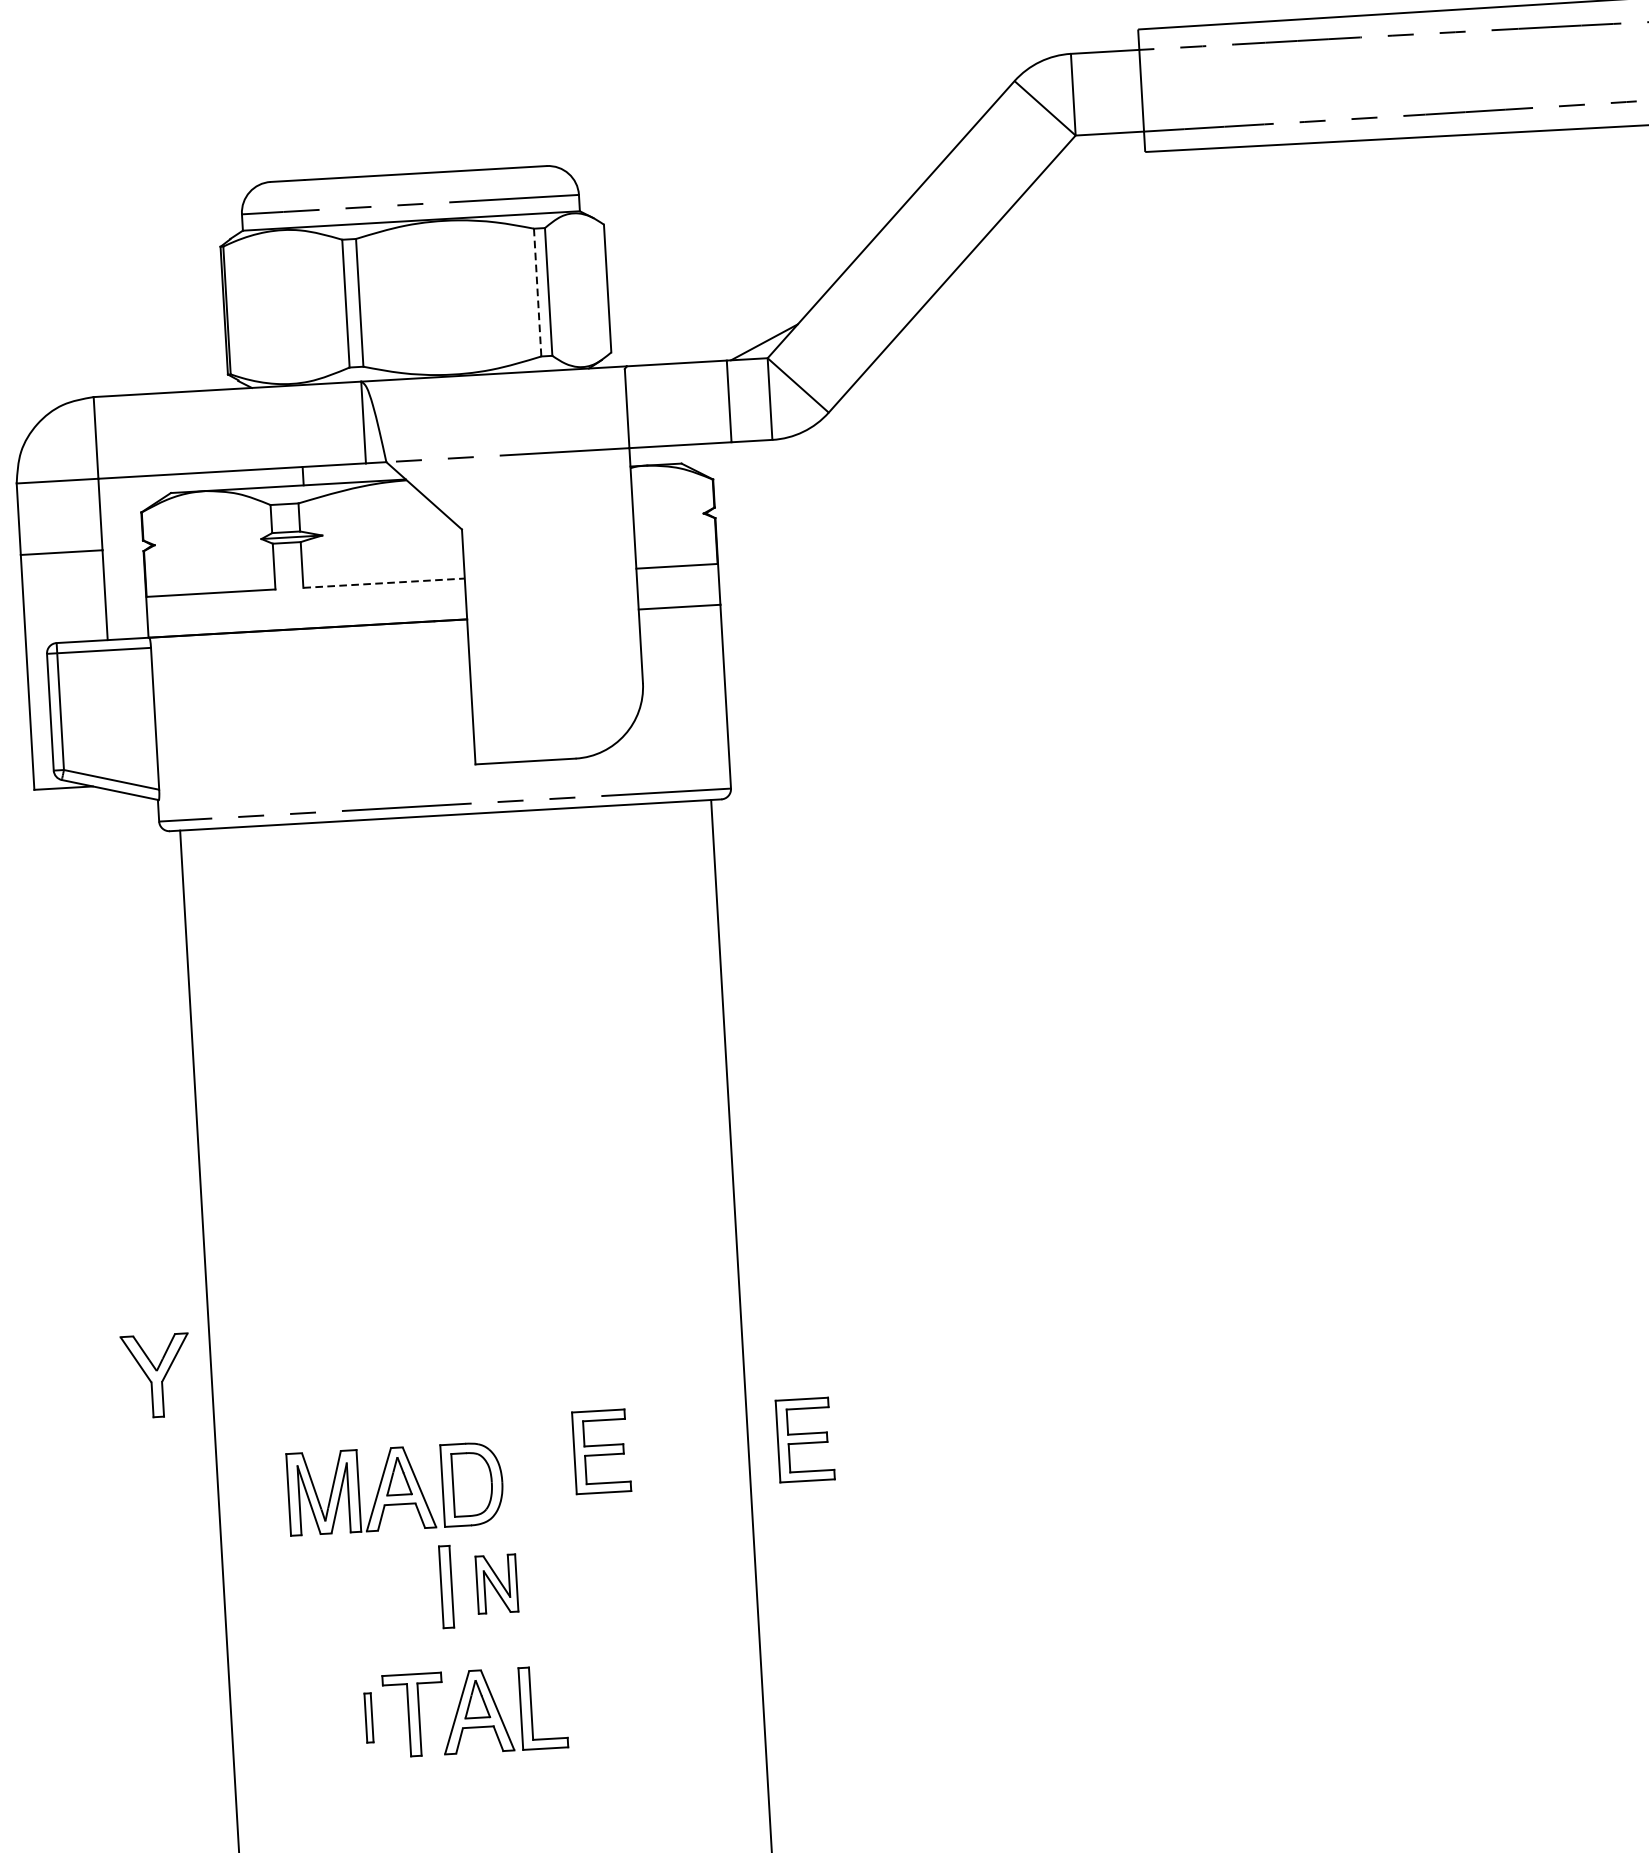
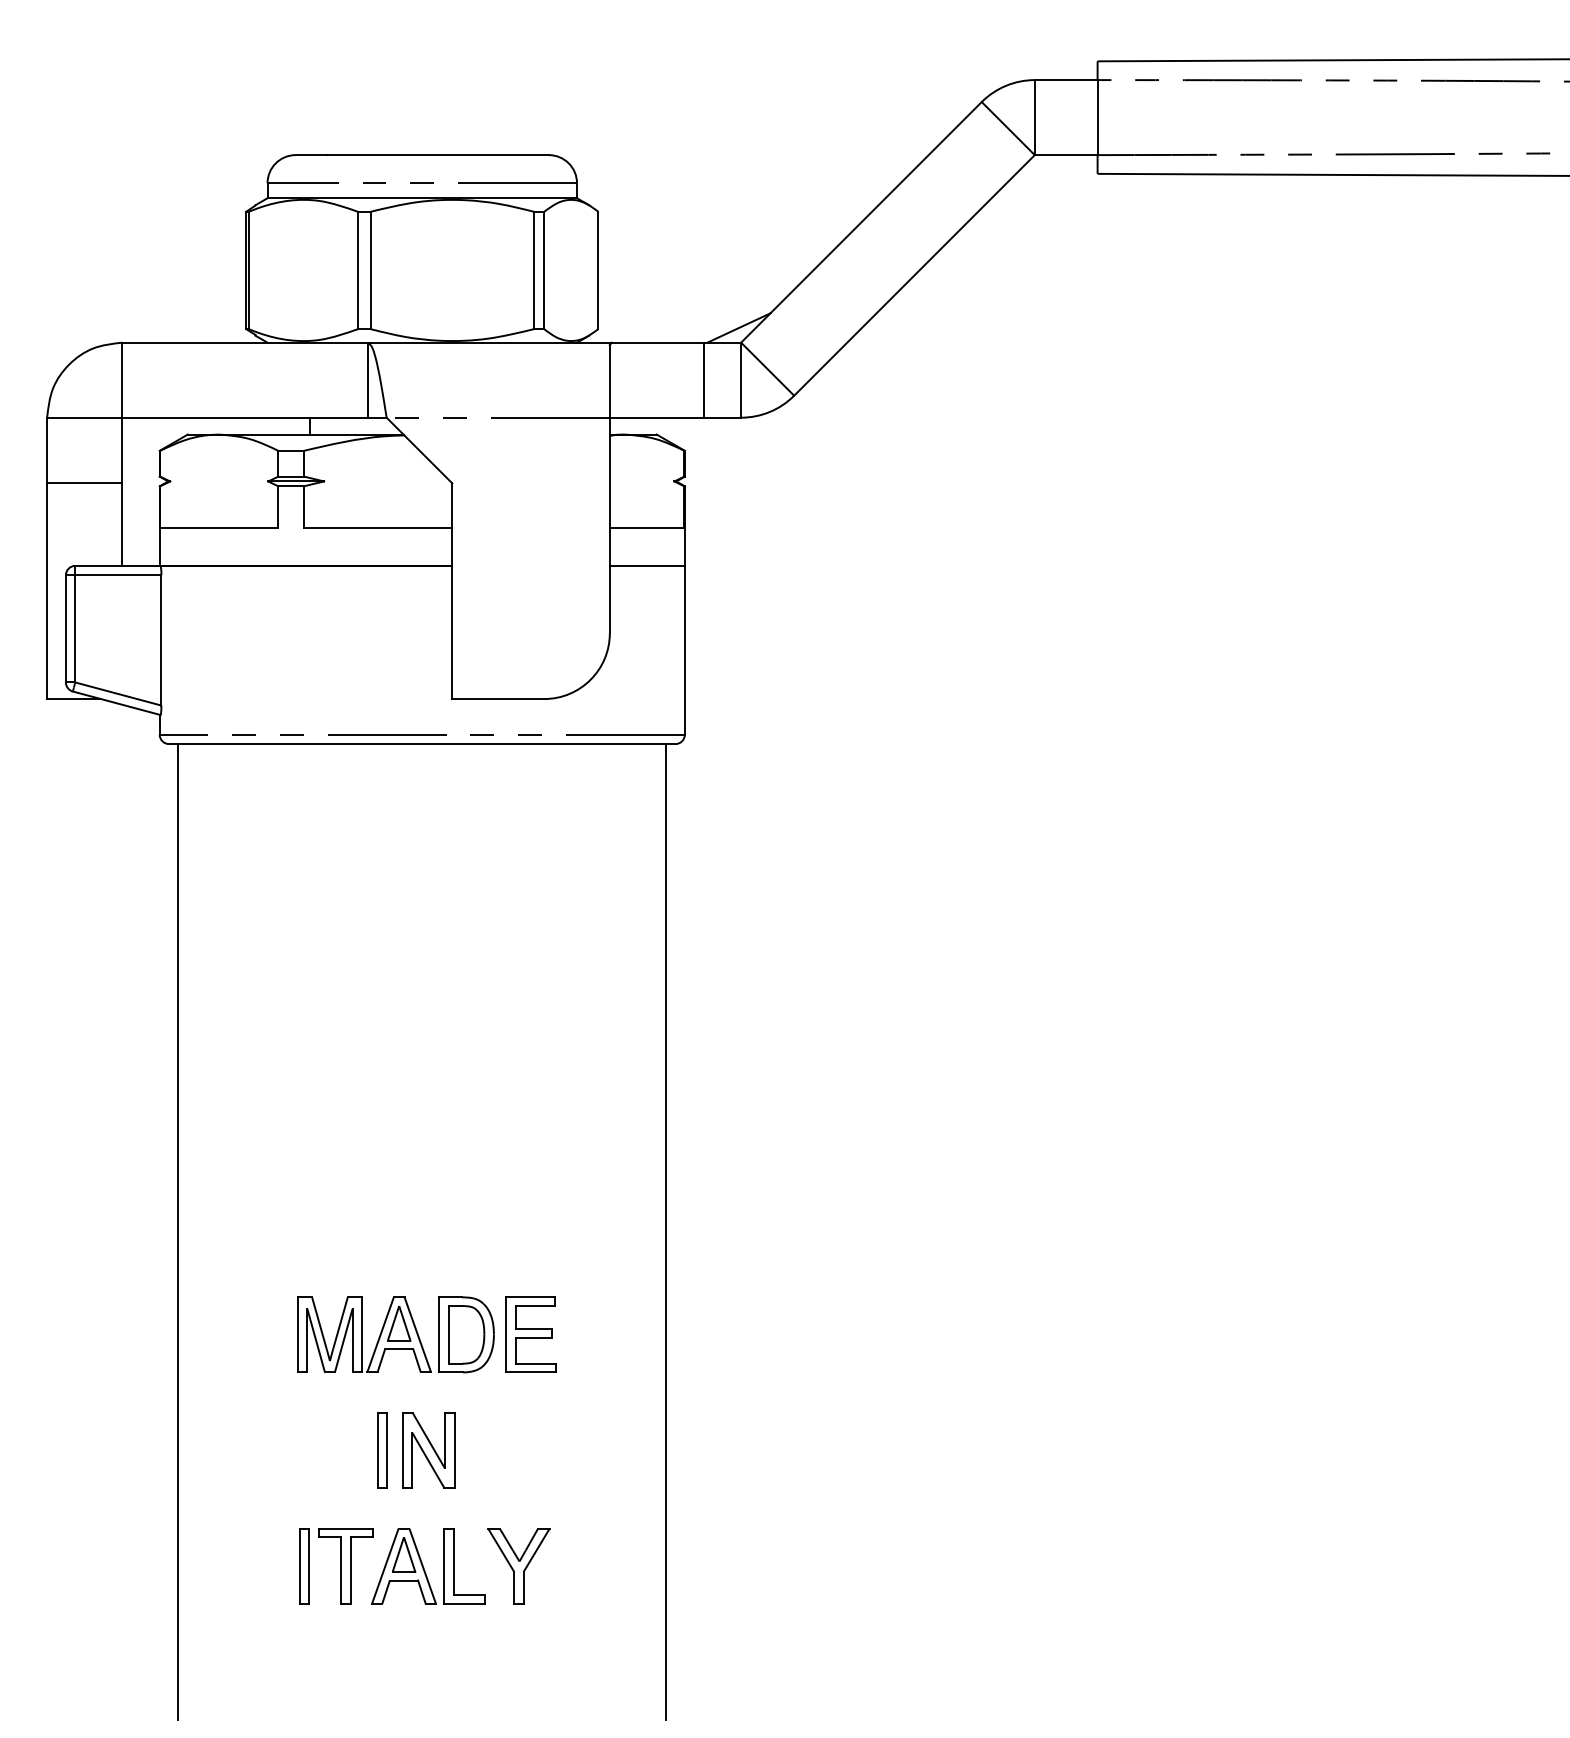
line: (538, 292) -> (534, 270), dashed -> solid
line: (384, 583) -> (378, 528), dashed -> solid
part: (155, 1376) -> (518, 1566), moved
part: (804, 1439) -> (717, 1334), removed
part: (395, 1488) -> (395, 1334), moved
part: (496, 1584) -> (428, 1450), size x1.43
part: (369, 1718) -> (304, 1566), size x1.67

